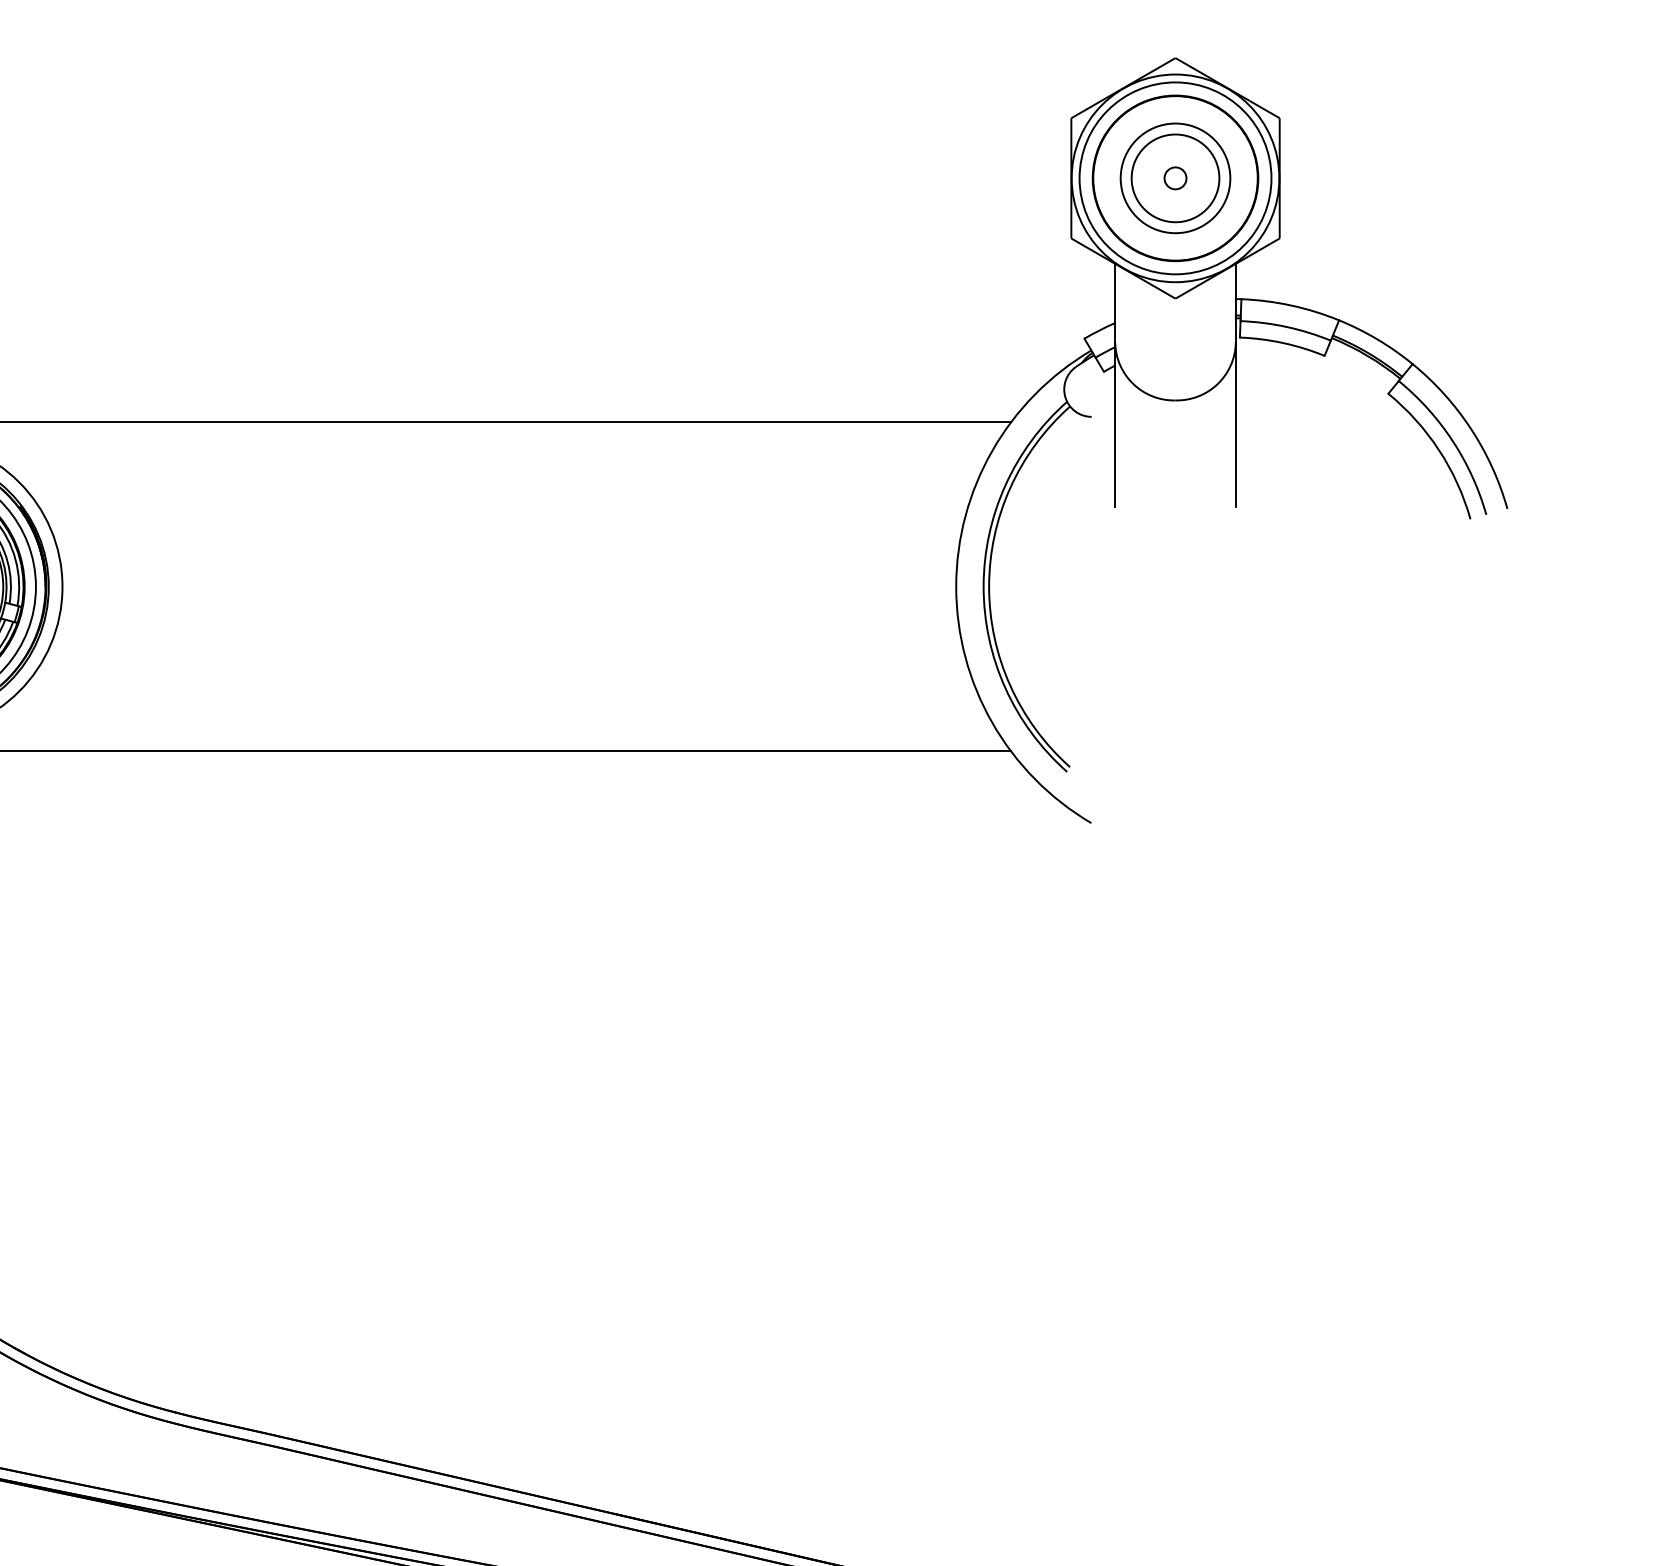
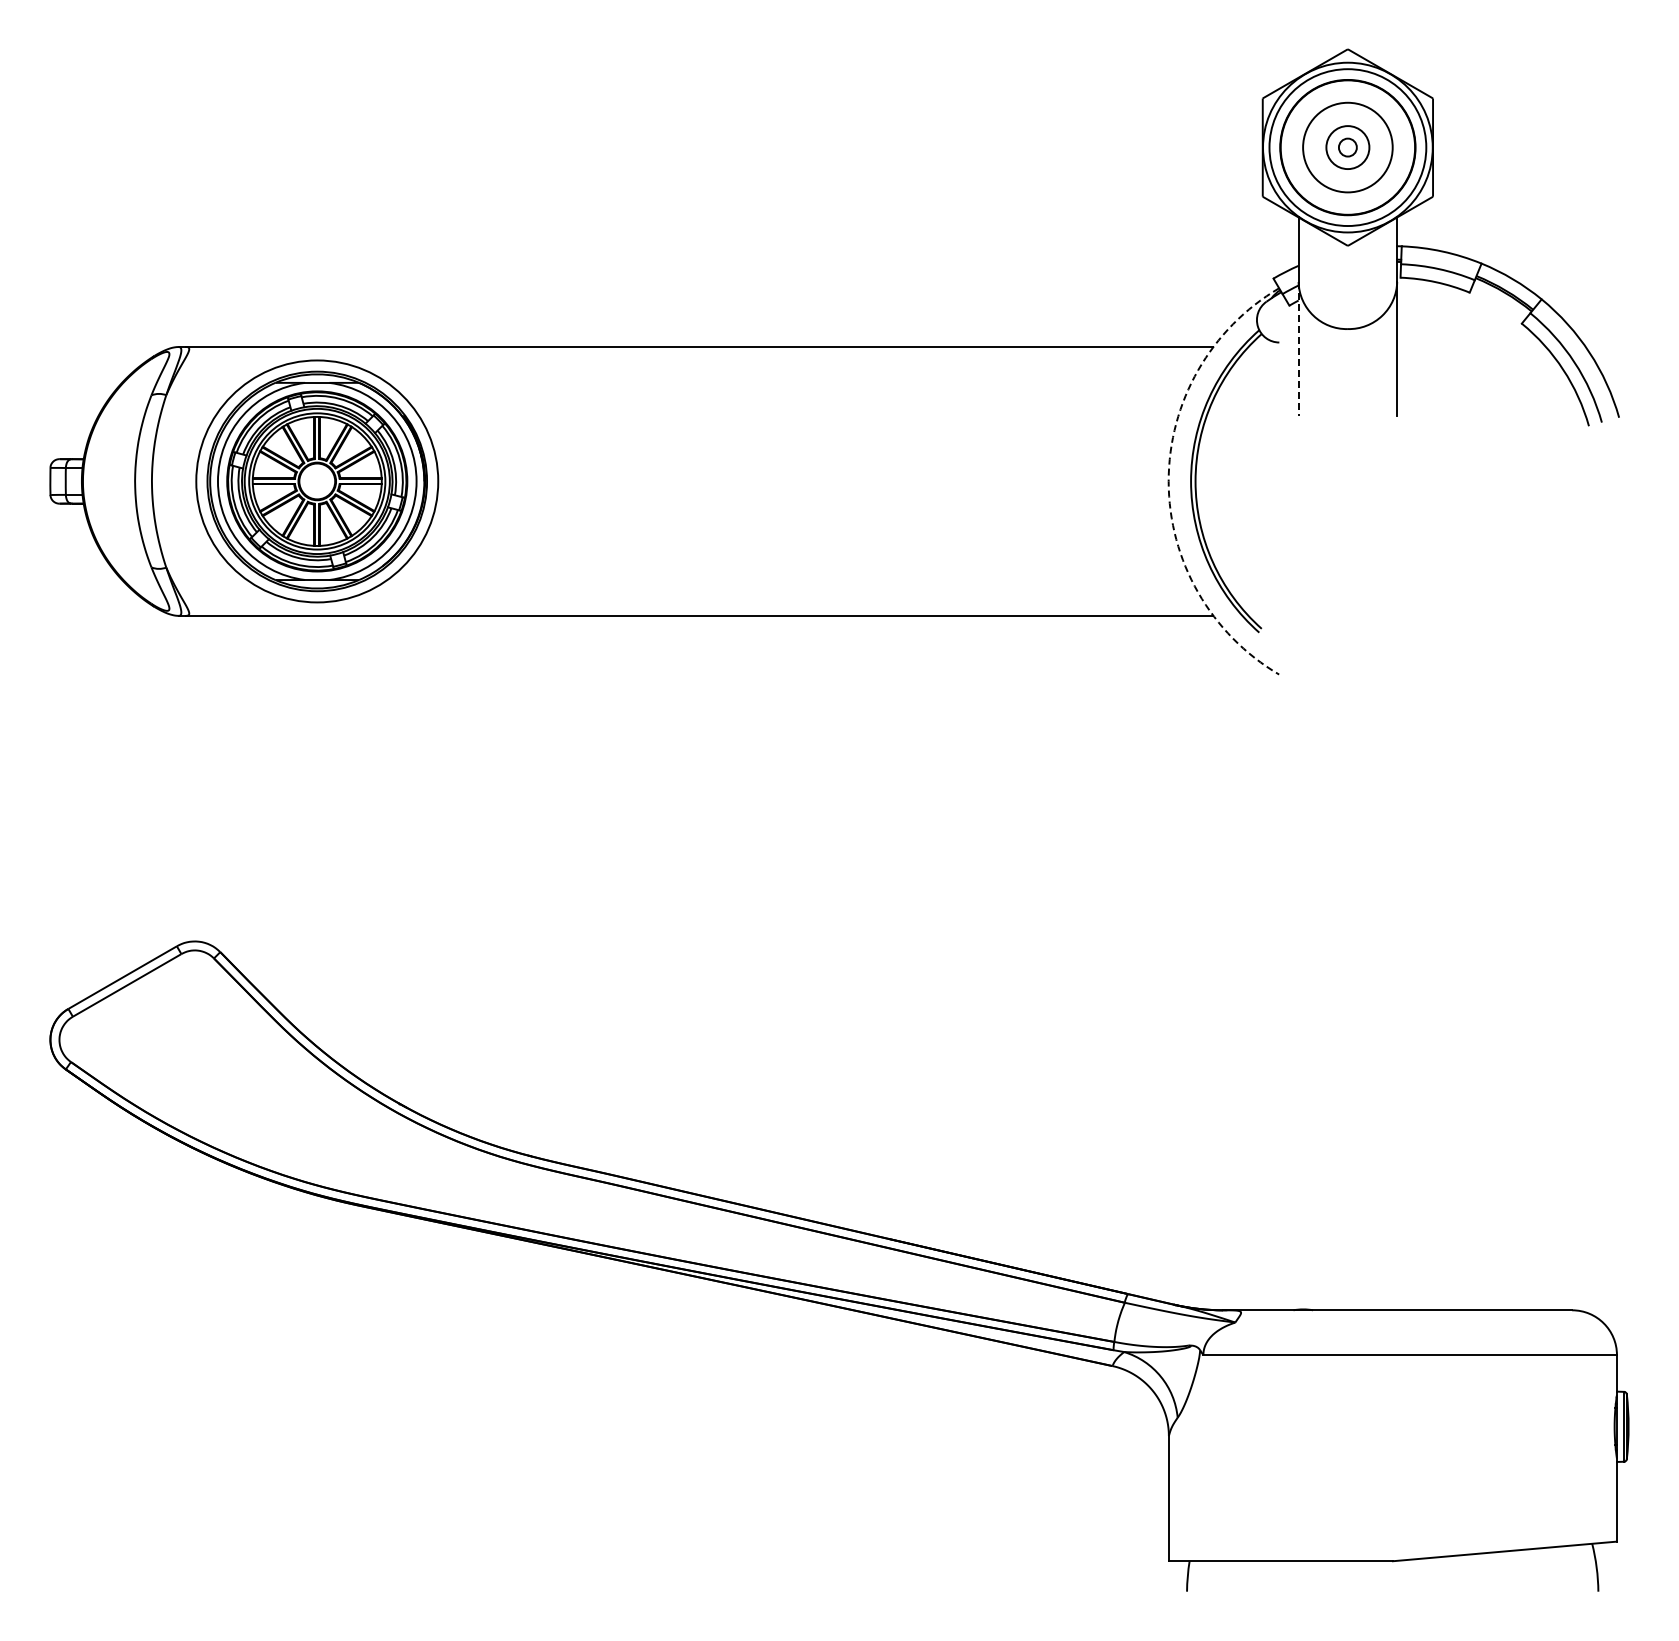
circle: (1175, 178) -> (1347, 147), size x0.6
line: (1115, 425) -> (1298, 349), solid -> dashed
arc: (956, 586) -> (1168, 481), solid -> dashed

